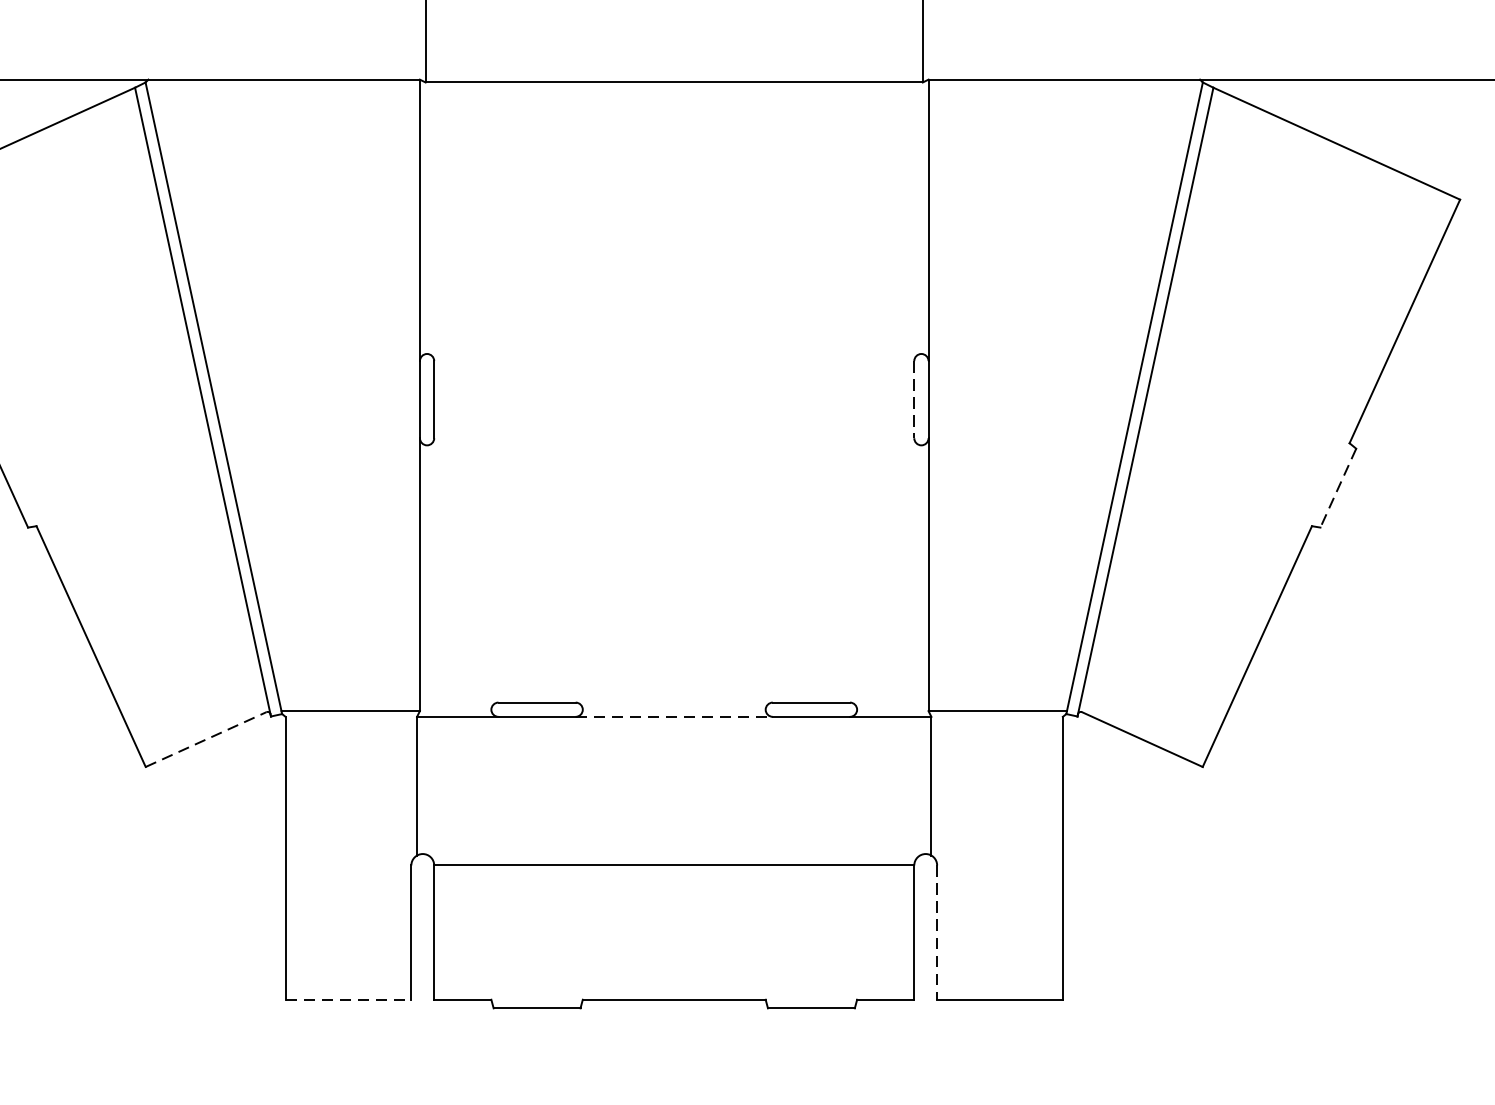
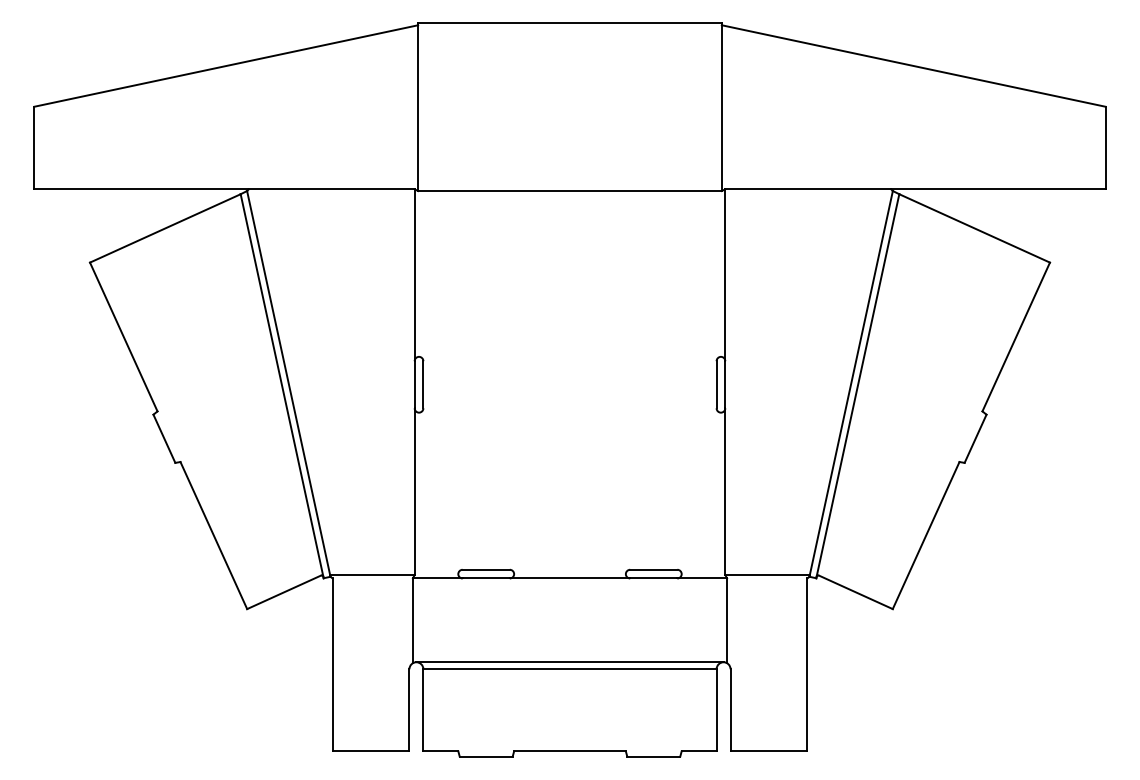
line: (914, 399) -> (716, 384), dashed -> solid
line: (1338, 489) -> (975, 439), dashed -> solid
line: (675, 716) -> (570, 578), dashed -> solid
line: (206, 739) -> (284, 592), dashed -> solid
line: (673, 854) -> (569, 662), added
line: (937, 933) -> (730, 710), dashed -> solid
line: (349, 1000) -> (371, 751), dashed -> solid

